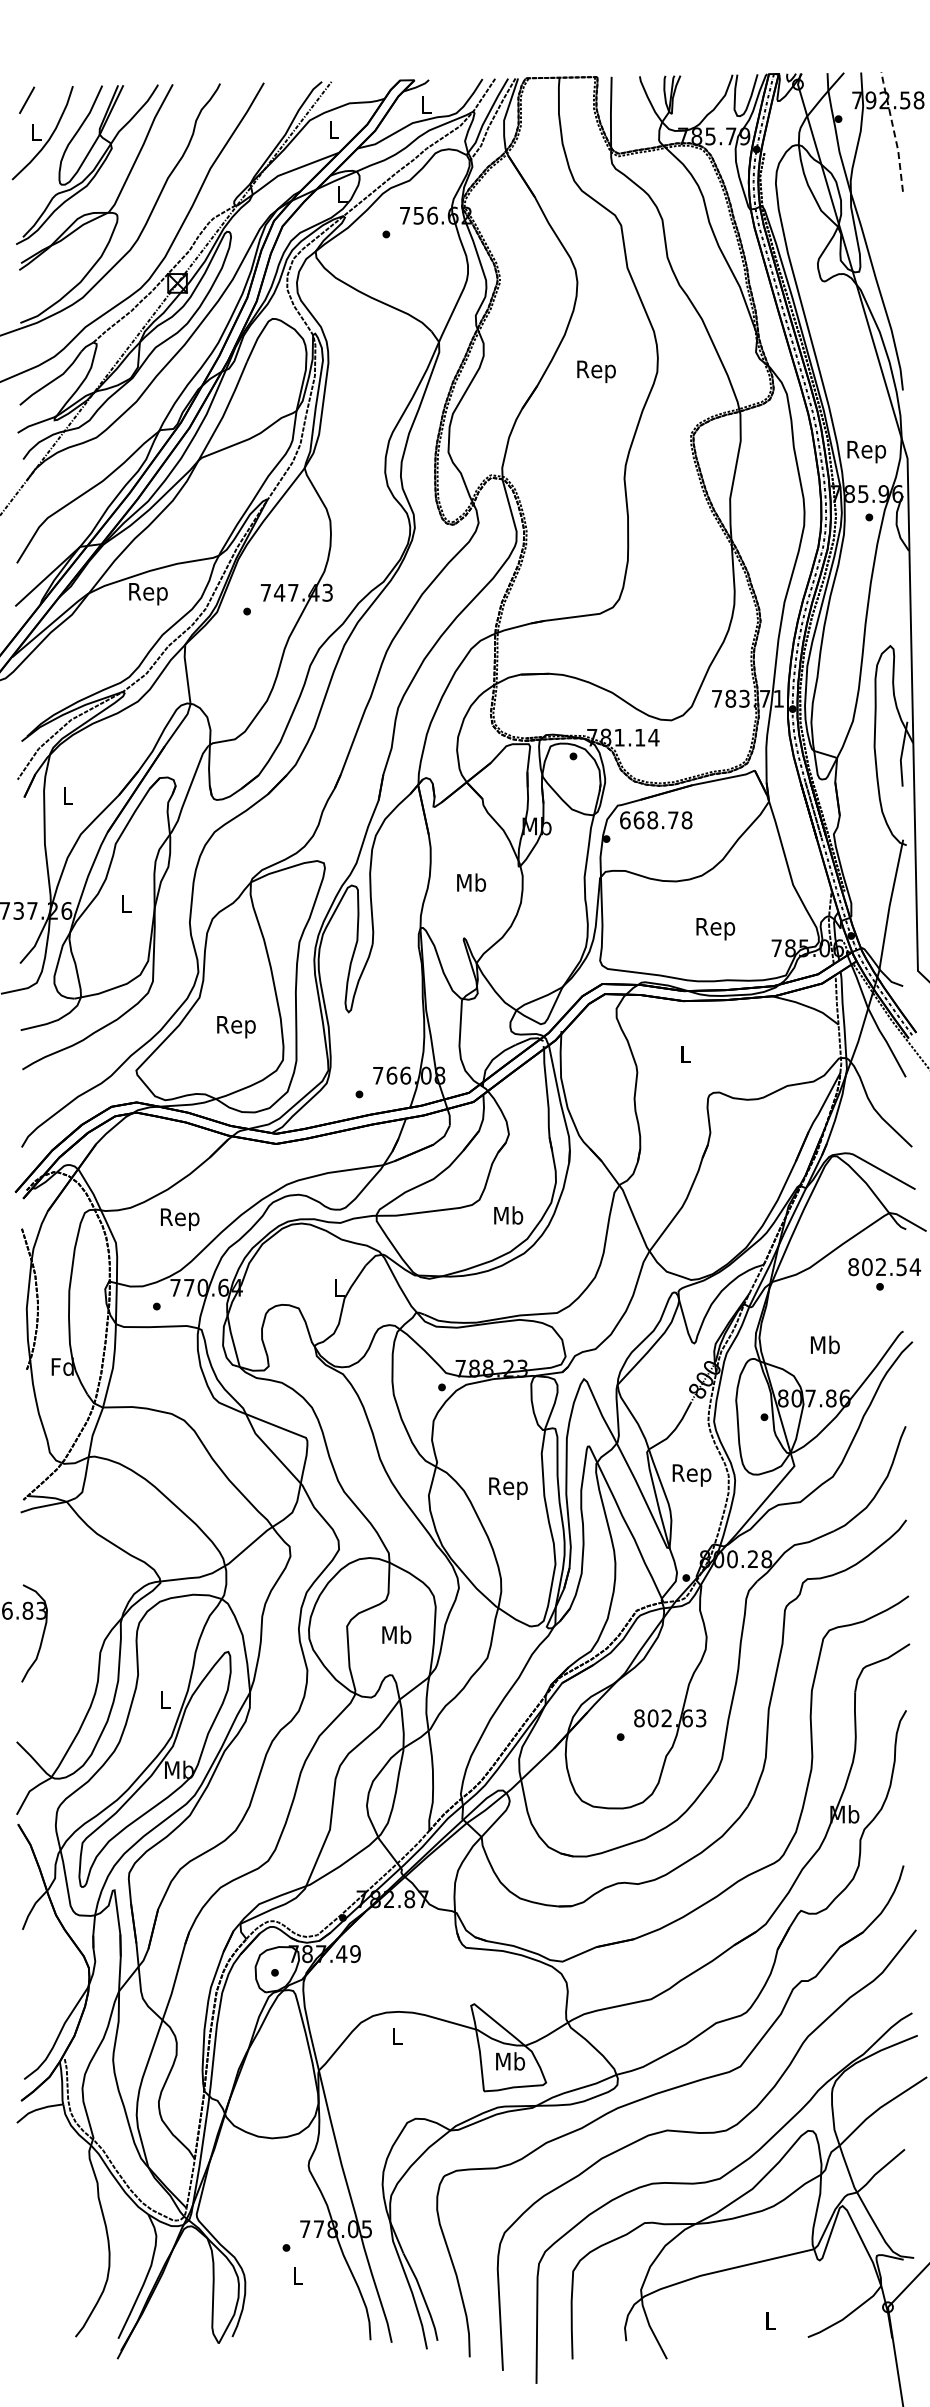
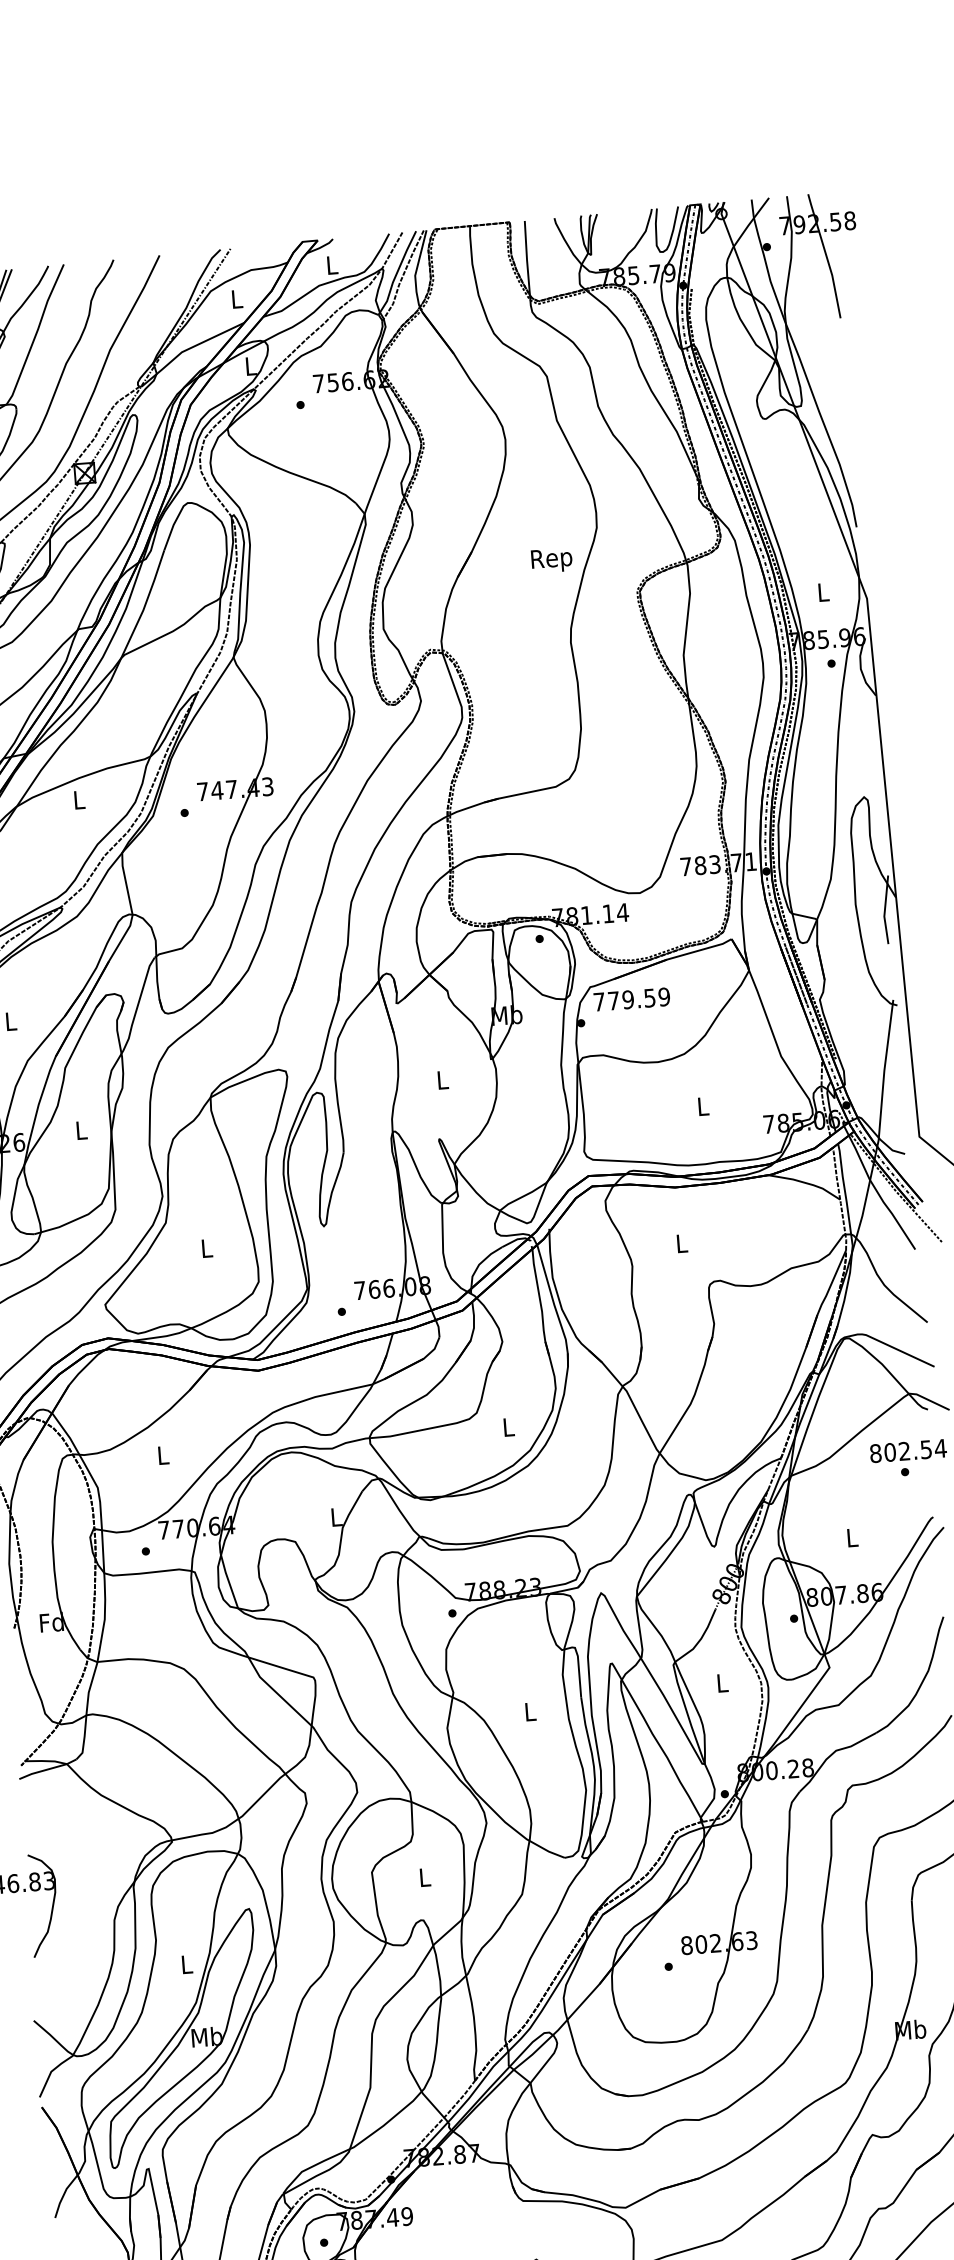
line: (894, 131) -> (826, 255), dashed -> solid
text: (596, 371) -> (551, 560), moved
text: (866, 451) -> (823, 594), Rep -> L
text: (148, 594) -> (79, 803), Rep -> L
text: (656, 820) -> (632, 999), 668.78 -> 779.59
text: (471, 882) -> (442, 1079), Mb -> L
text: (715, 929) -> (703, 1109), Rep -> L
text: (236, 1027) -> (207, 1251), Rep -> L
text: (508, 1215) -> (508, 1427), Mb -> L
text: (179, 1219) -> (162, 1458), Rep -> L
text: (824, 1344) -> (851, 1537), Mb -> L
text: (691, 1475) -> (722, 1685), Rep -> L
text: (508, 1488) -> (530, 1714), Rep -> L
text: (396, 1634) -> (424, 1877), Mb -> L

